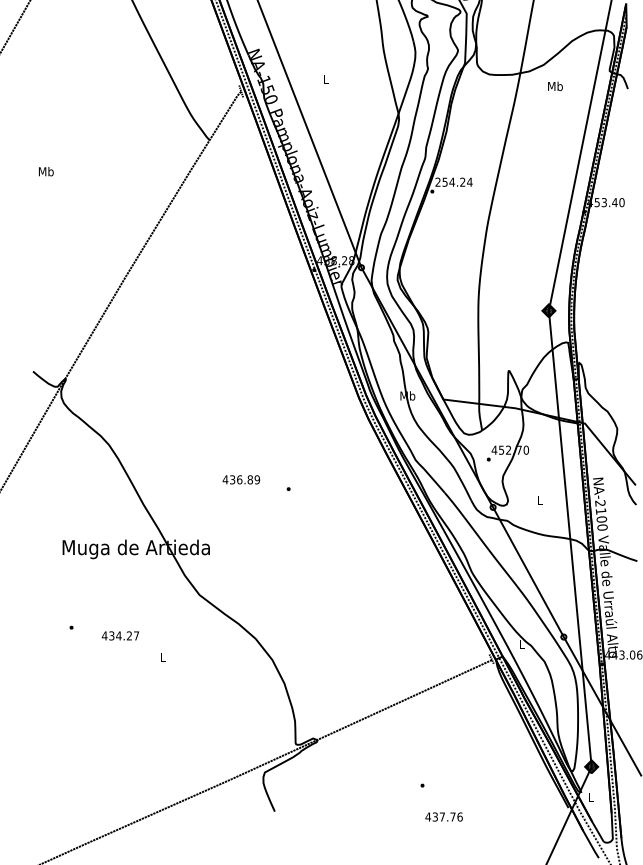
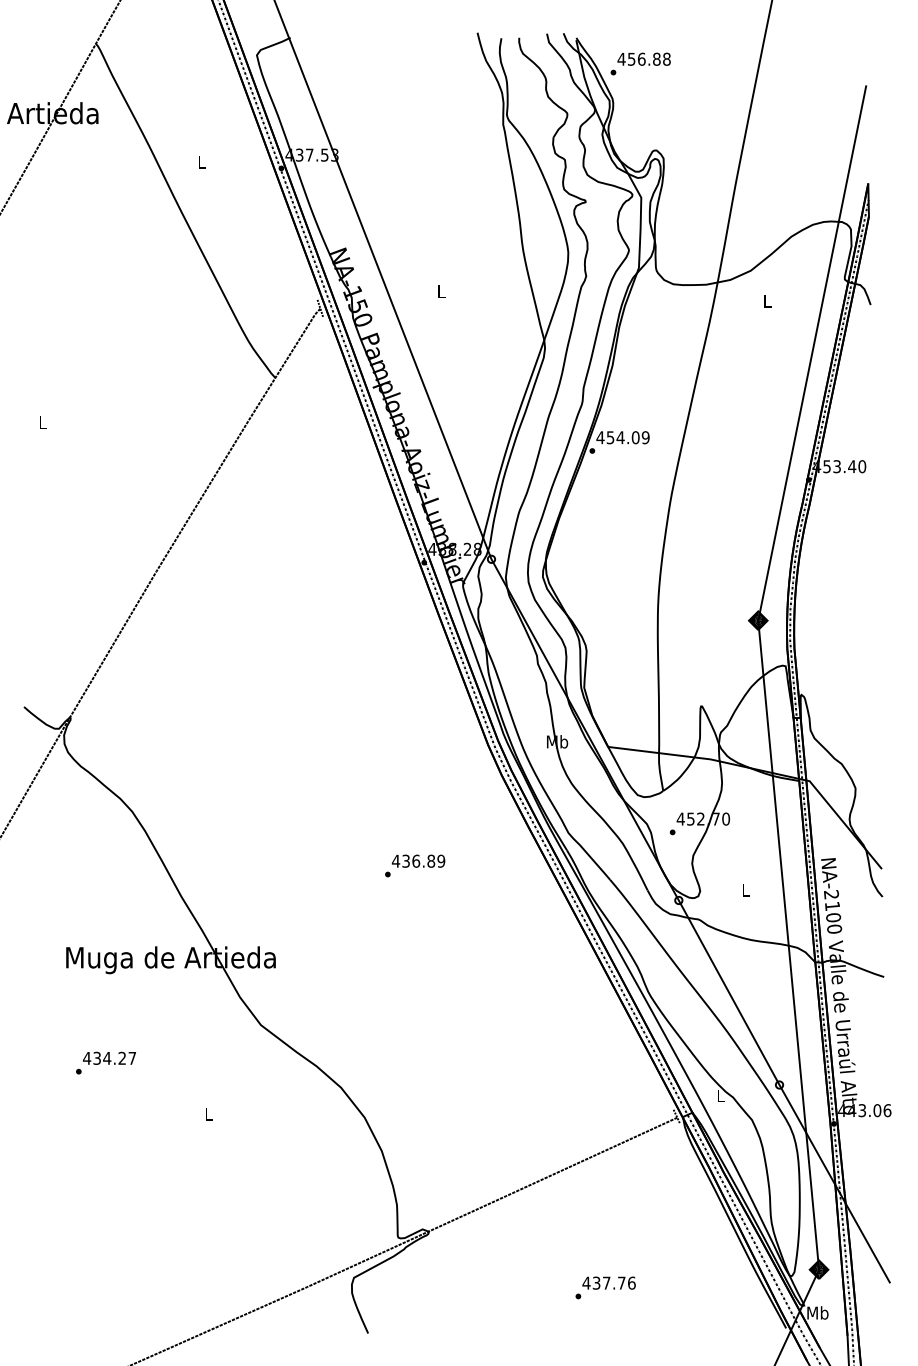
text: (555, 85) -> (767, 300), Mb -> L
text: (46, 171) -> (42, 422), Mb -> L
text: (453, 182) -> (622, 437), 254.24 -> 454.09
text: (241, 479) -> (418, 860), moved
text: (120, 635) -> (109, 1057), moved
text: (590, 796) -> (817, 1312), L -> Mb
text: (443, 816) -> (608, 1282), moved

